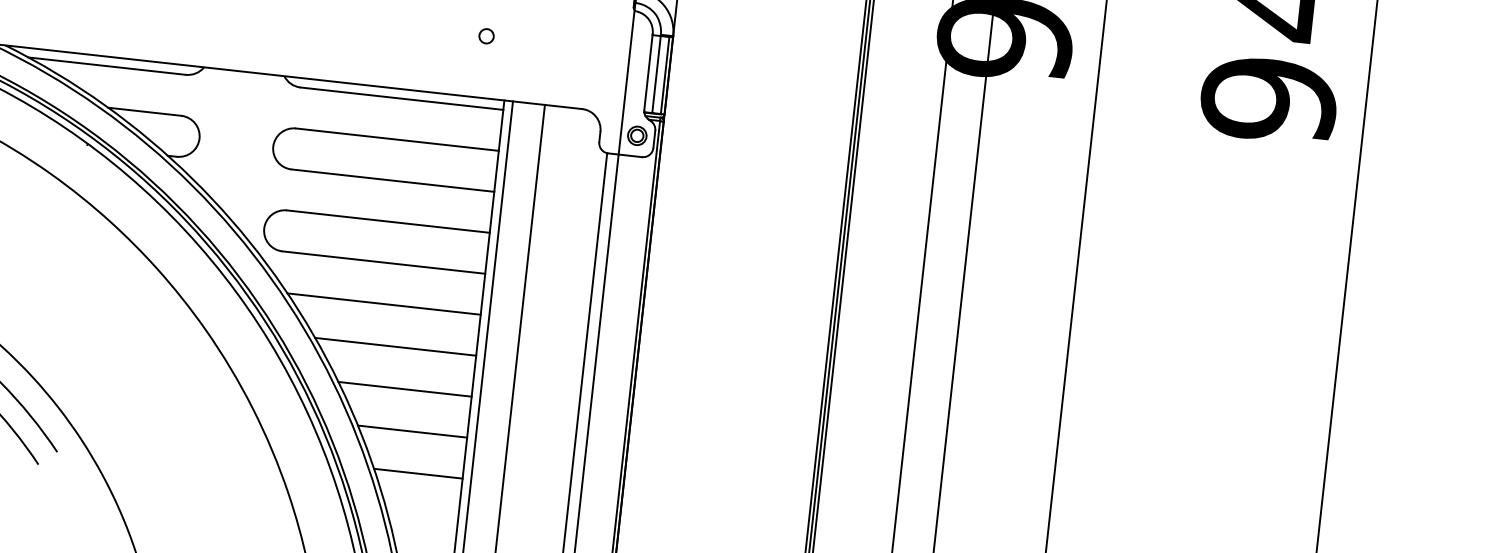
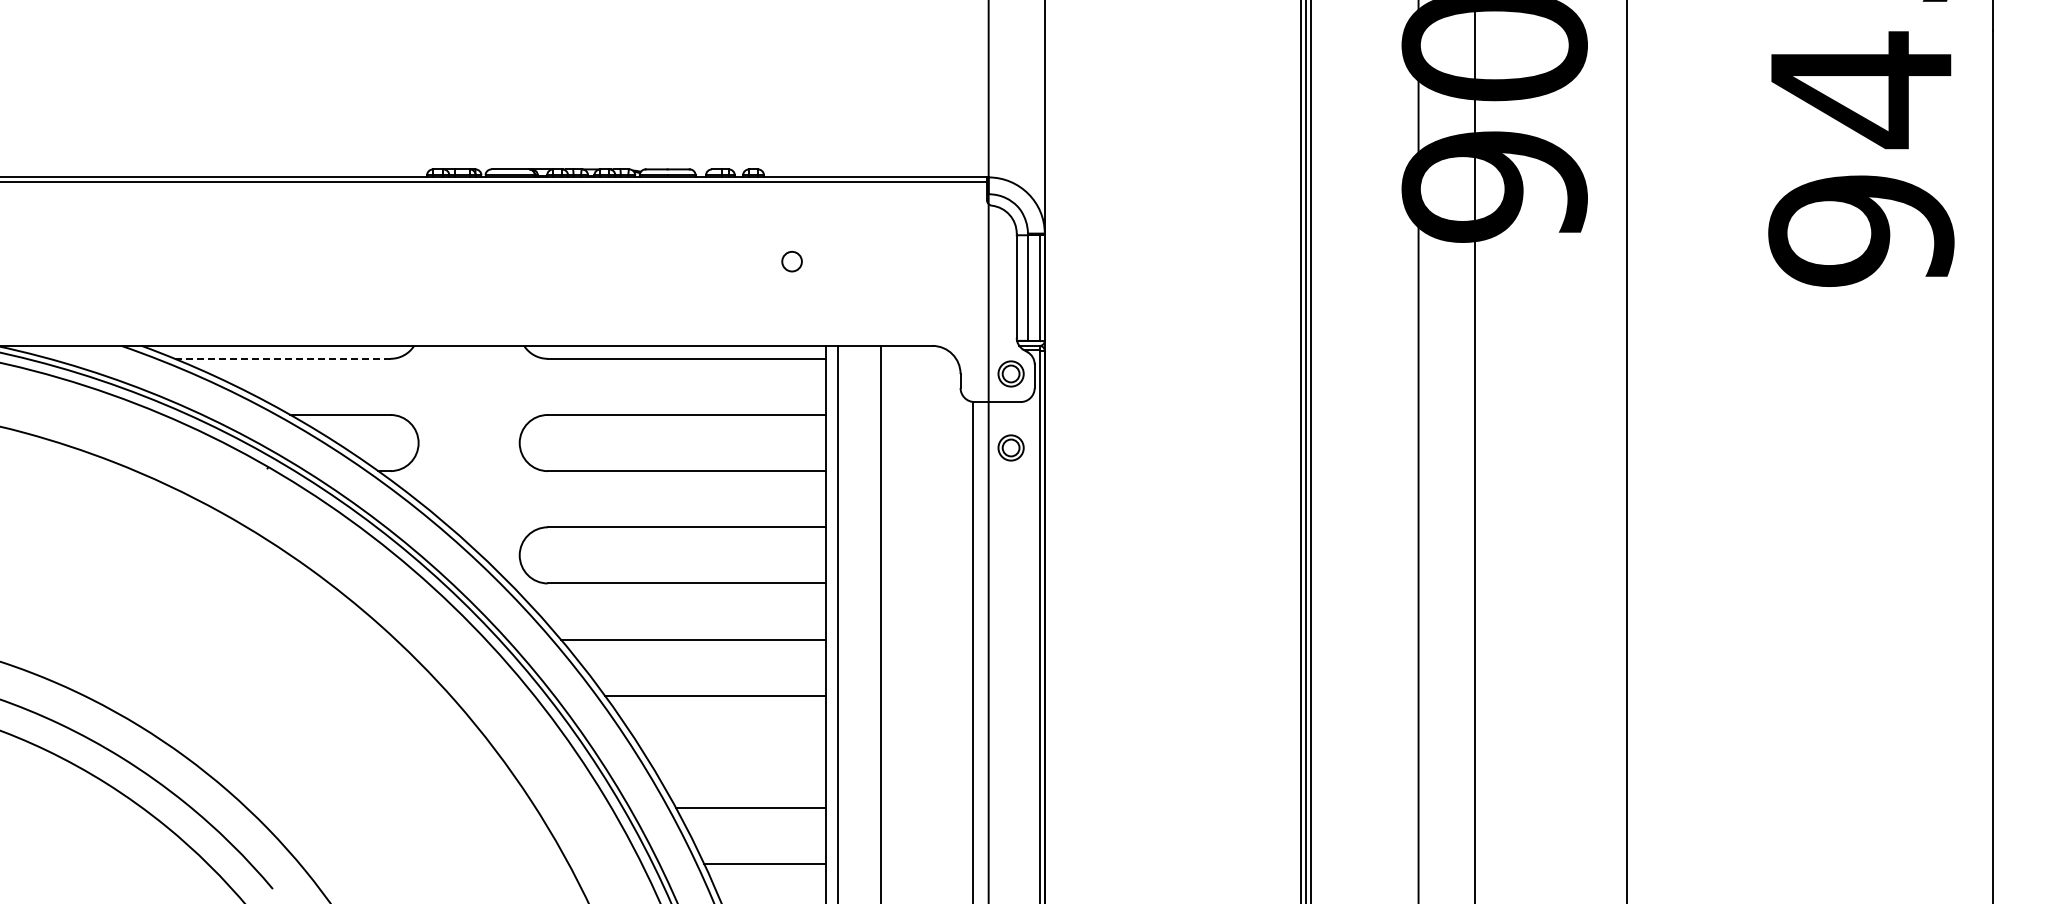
line: (107, 65) -> (282, 358), solid -> dashed
part: (630, 189) -> (1010, 447), added
line: (405, 388) -> (734, 751), removed

